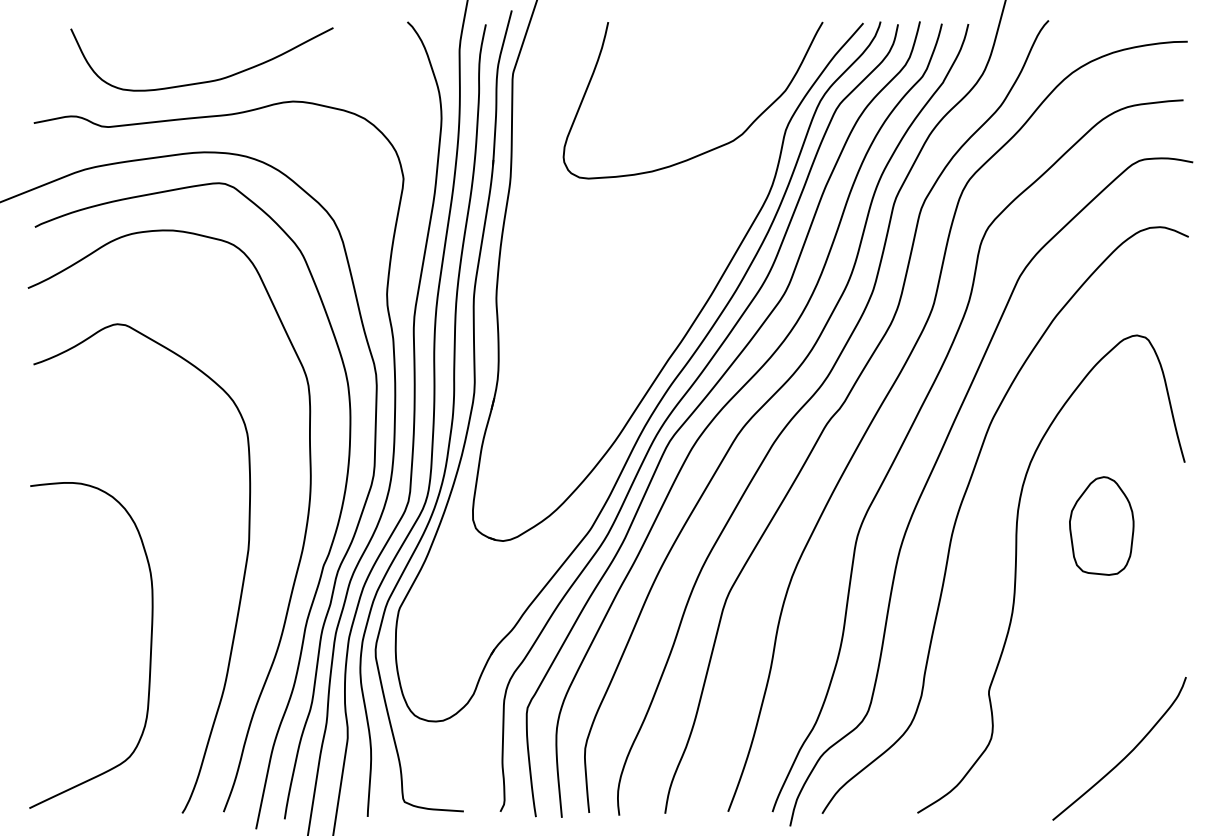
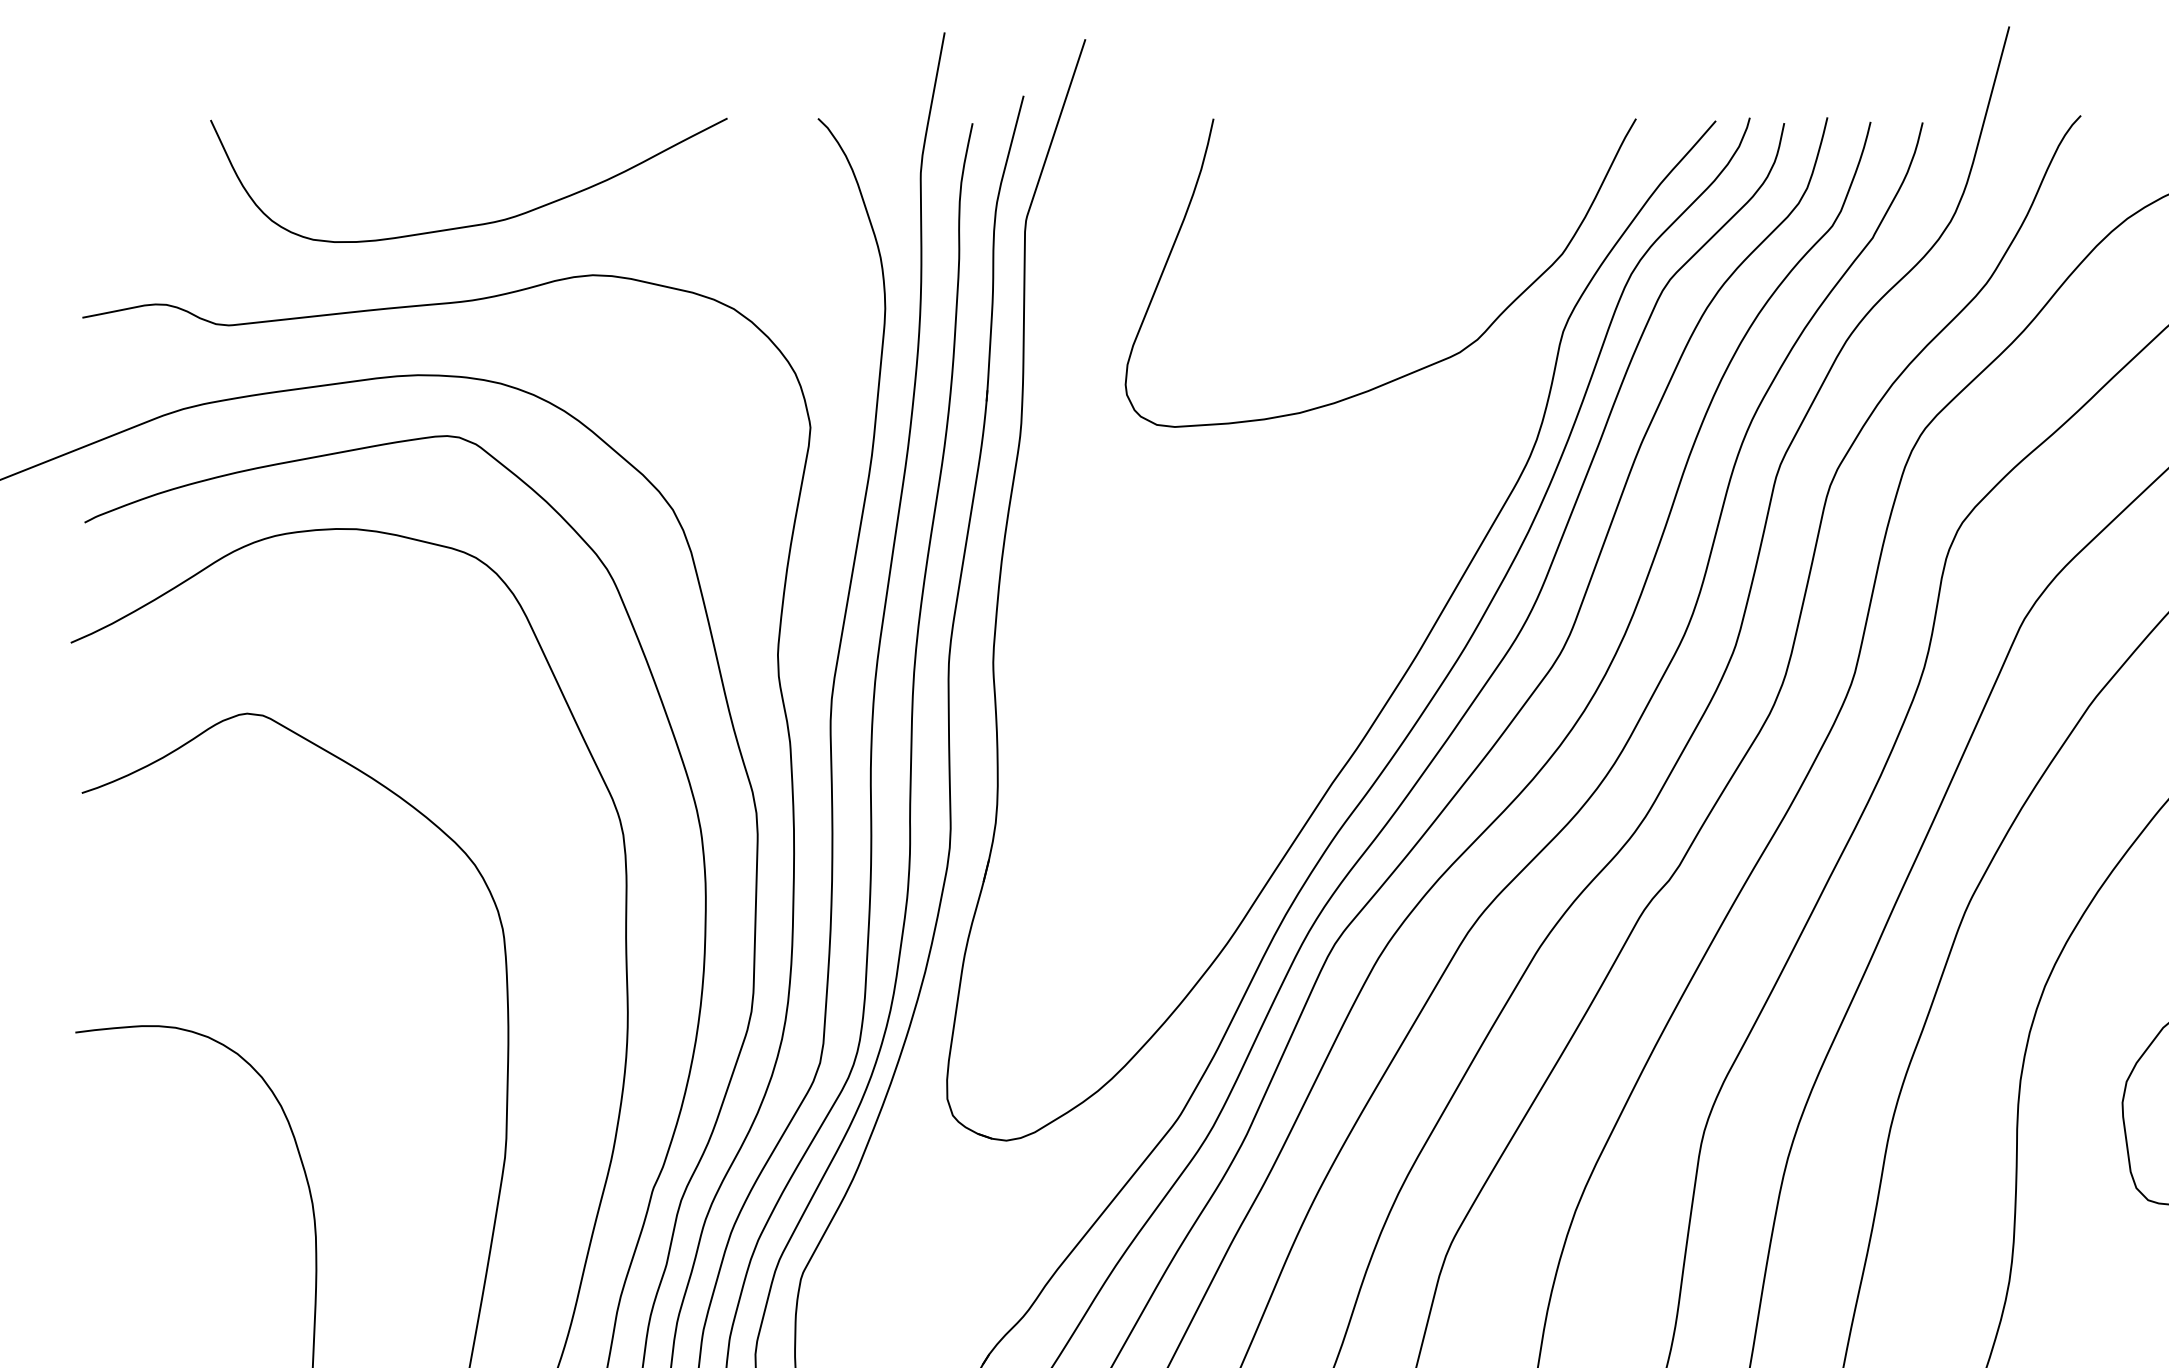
curve: (202, 81) -> (469, 223), moved

